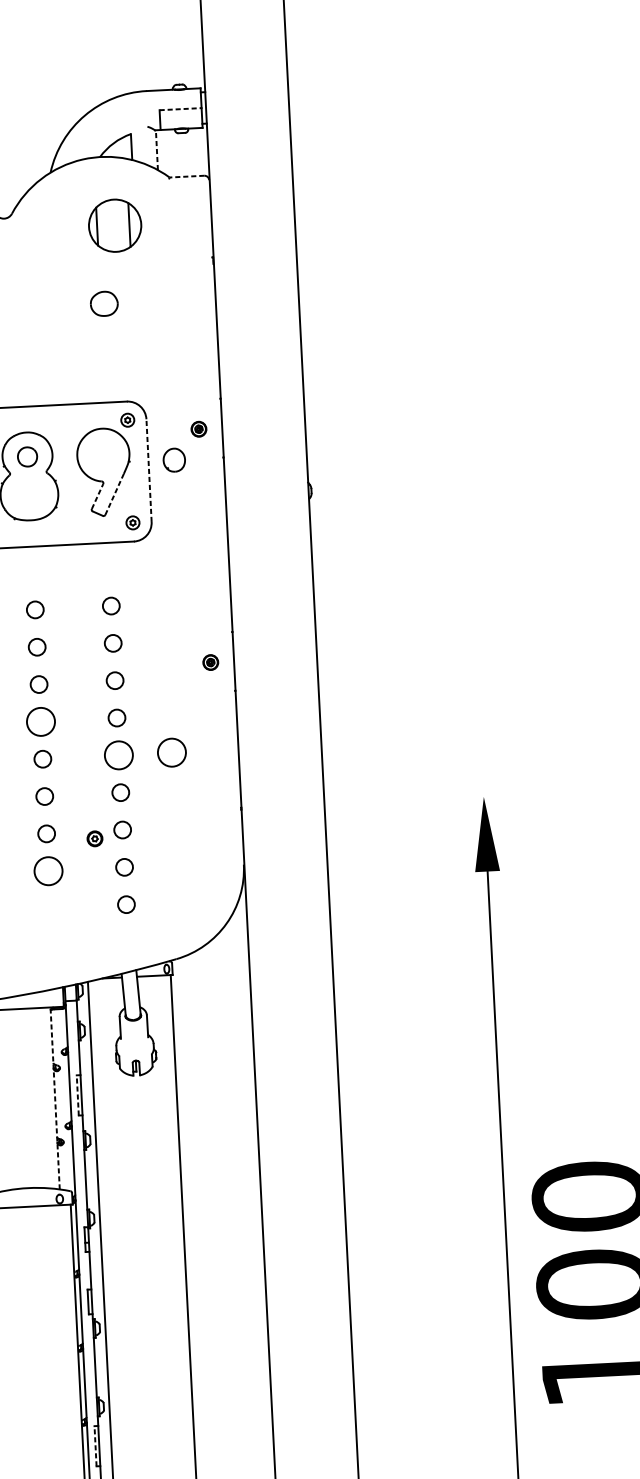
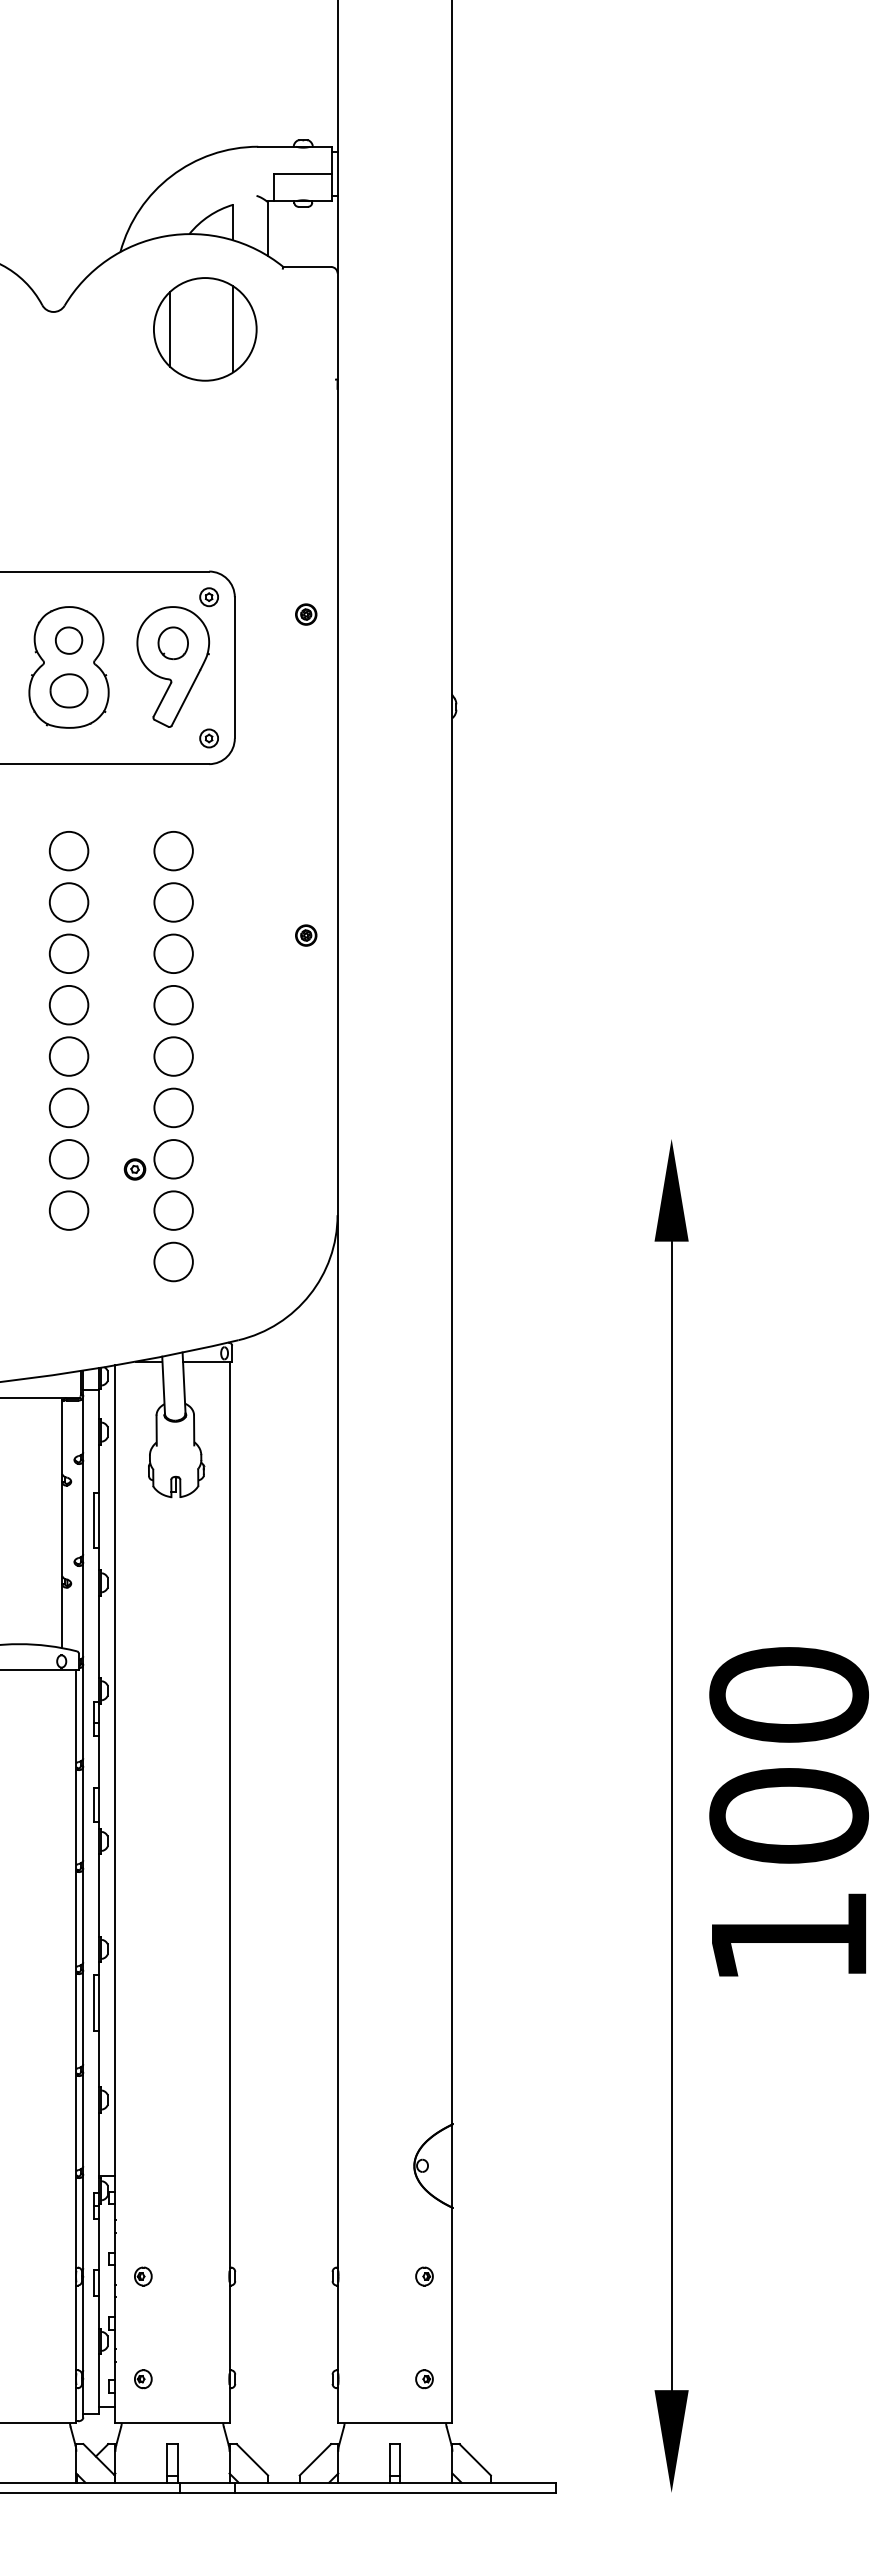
line: (180, 108) -> (303, 173), dashed -> solid
line: (156, 150) -> (267, 229), dashed -> solid
line: (187, 176) -> (307, 267), dashed -> solid
part: (115, 225) -> (205, 329), size x1.43
part: (103, 303) -> (68, 690), moved
part: (173, 459) -> (172, 642), moved
line: (148, 470) -> (234, 667), dashed -> solid
line: (114, 494) -> (185, 698), dashed -> solid
line: (97, 496) -> (162, 699), dashed -> solid
circle: (111, 605) -> (173, 850), size x1.67
circle: (34, 609) -> (68, 850), size x1.67
circle: (113, 643) -> (173, 902), size x1.67
circle: (36, 647) -> (68, 902), size x1.67
circle: (114, 680) -> (173, 953), size x1.67
circle: (38, 684) -> (68, 953), size x1.67
circle: (116, 717) -> (173, 1004), size x1.67
circle: (171, 752) -> (246, 1056), removed
circle: (42, 759) -> (68, 1056), size x1.67
circle: (120, 792) -> (173, 1107), size x1.67
circle: (44, 796) -> (68, 1107), size x1.67
circle: (122, 830) -> (173, 1159), size x1.67
circle: (46, 834) -> (68, 1159), size x1.67
circle: (124, 867) -> (173, 1210), size x1.67
circle: (126, 904) -> (173, 1261), size x1.67
line: (77, 1095) -> (93, 1520), dashed -> solid
line: (55, 1099) -> (62, 1524), dashed -> solid
line: (95, 1446) -> (93, 2003), dashed -> solid

